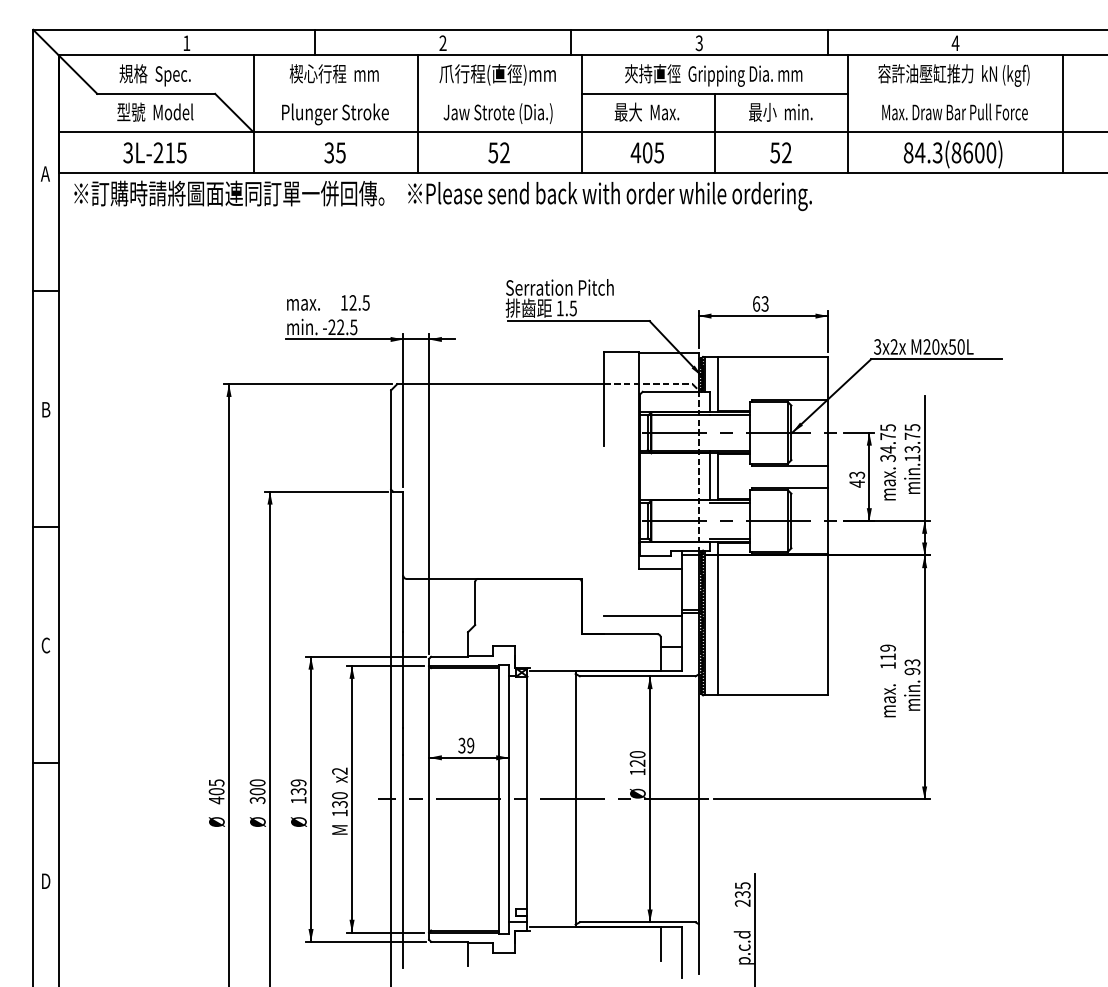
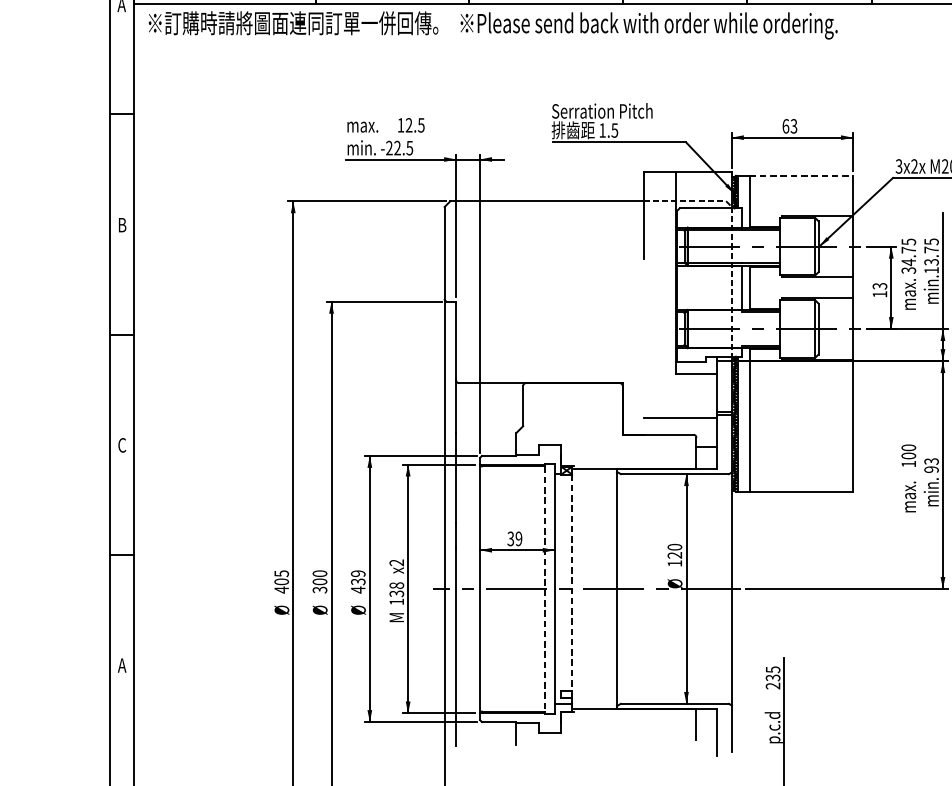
line: (773, 356) -> (801, 175), solid -> dashed
text: (856, 483) -> (879, 294), 43 -> 13
text: (887, 652) -> (908, 451), 119 -> 100
line: (527, 792) -> (572, 582), solid -> dashed
text: (340, 795) -> (397, 585), 130 -> 138
line: (498, 799) -> (544, 589), solid -> dashed
text: (298, 800) -> (358, 590), 139 -> 439
text: (45, 880) -> (121, 664), D -> A

